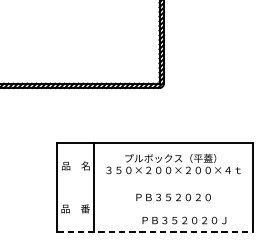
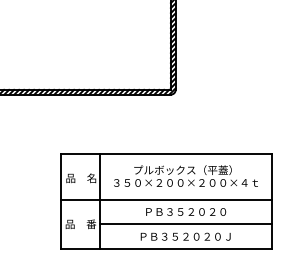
line: (155, 185) -> (166, 199), added
line: (173, 209) -> (185, 224), added
text: (184, 220) -> (185, 236), moved
line: (156, 232) -> (167, 249), dashed -> solid

